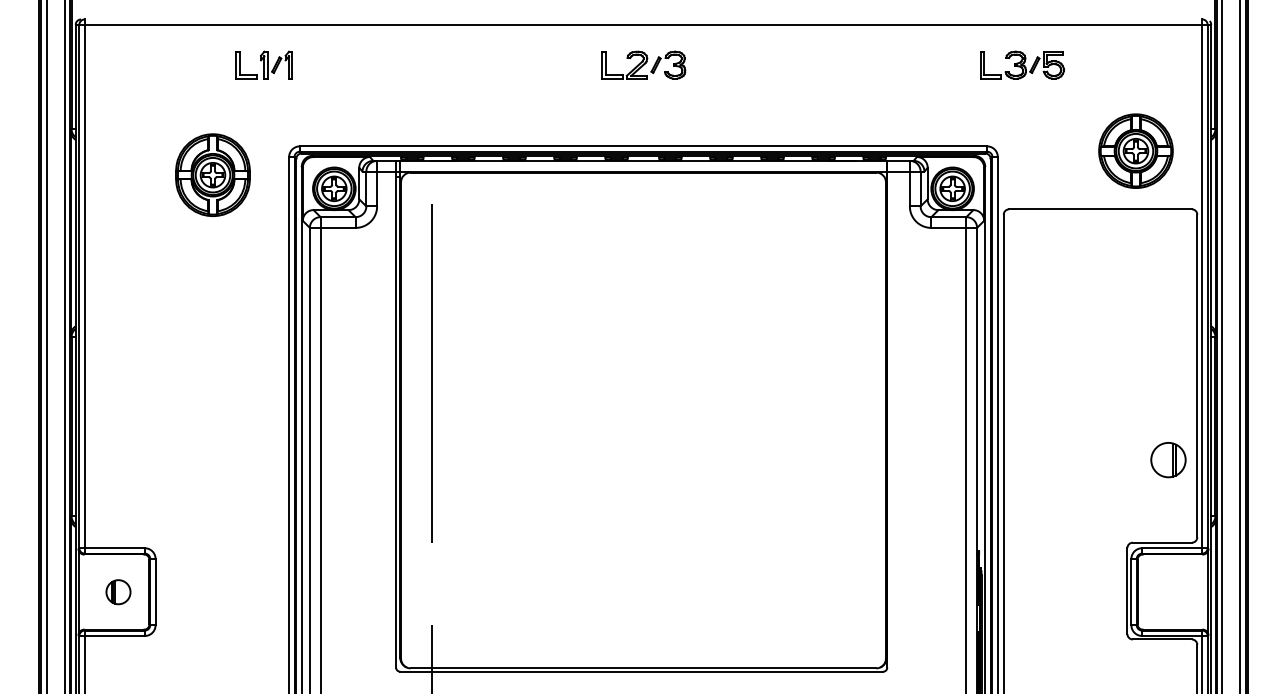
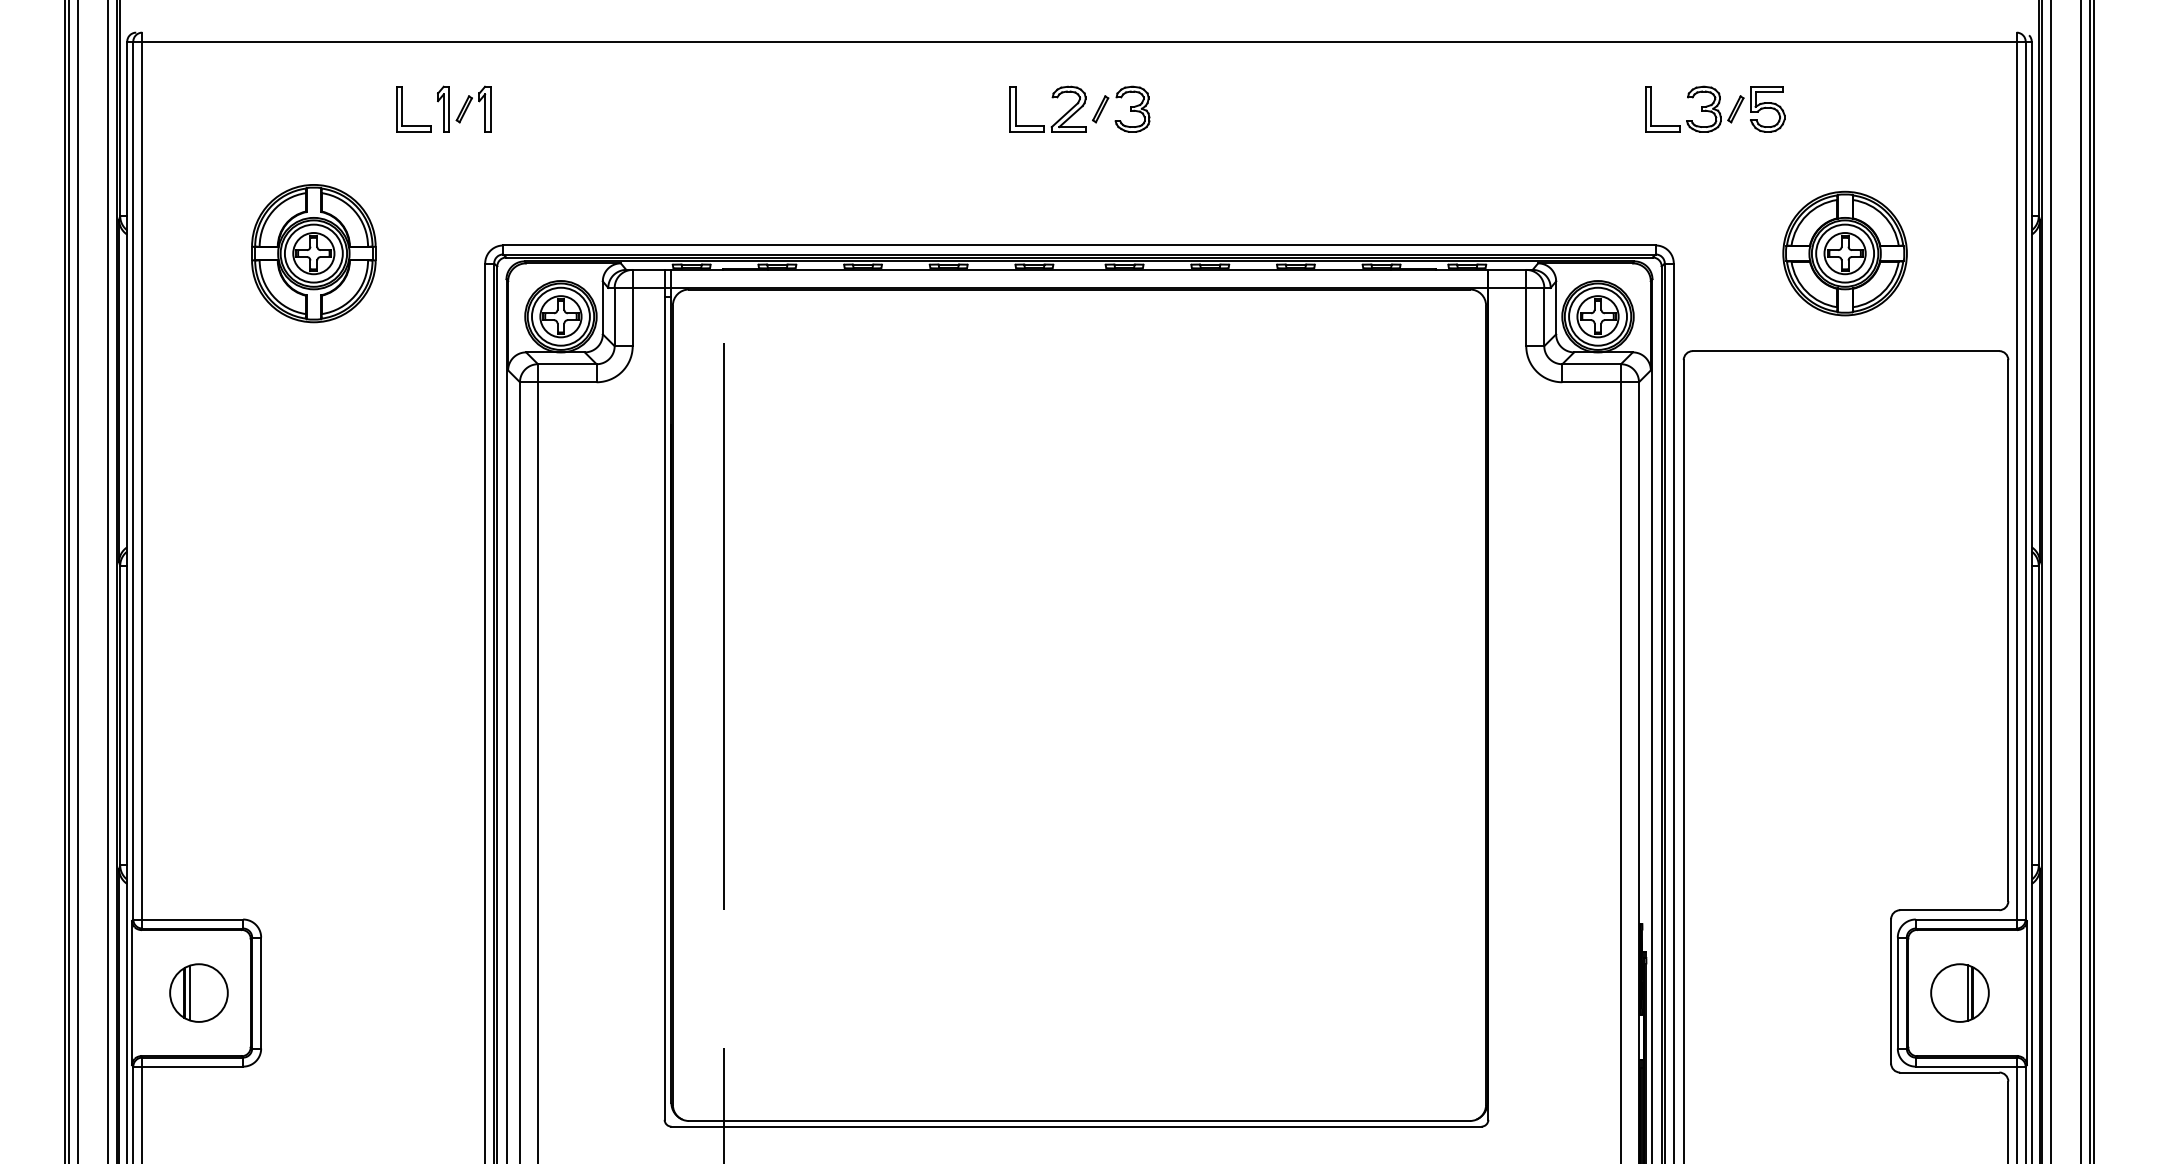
part: (1135, 150) -> (1844, 252), moved
part: (212, 174) -> (313, 252), moved
part: (1168, 460) -> (1960, 993), moved
part: (118, 592) -> (198, 993), size x1.43

